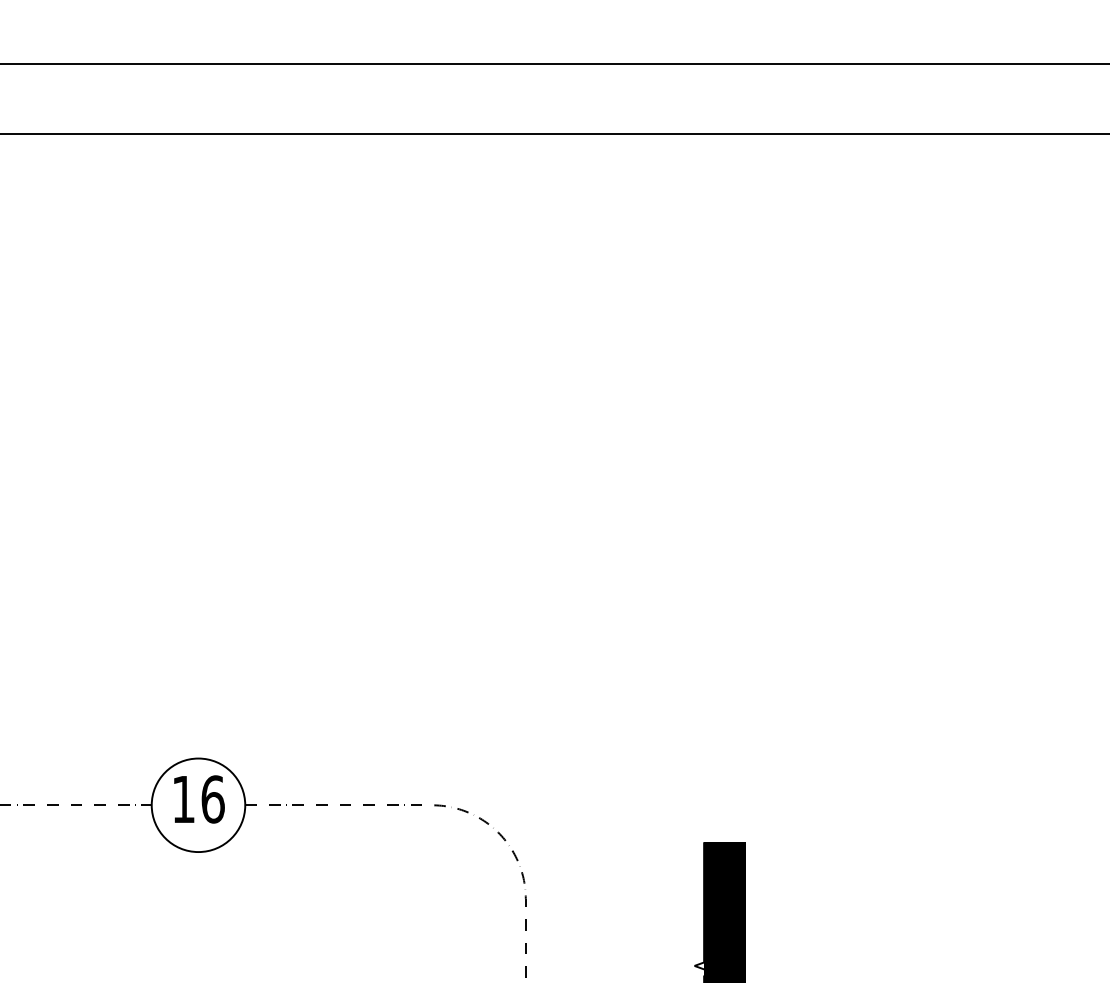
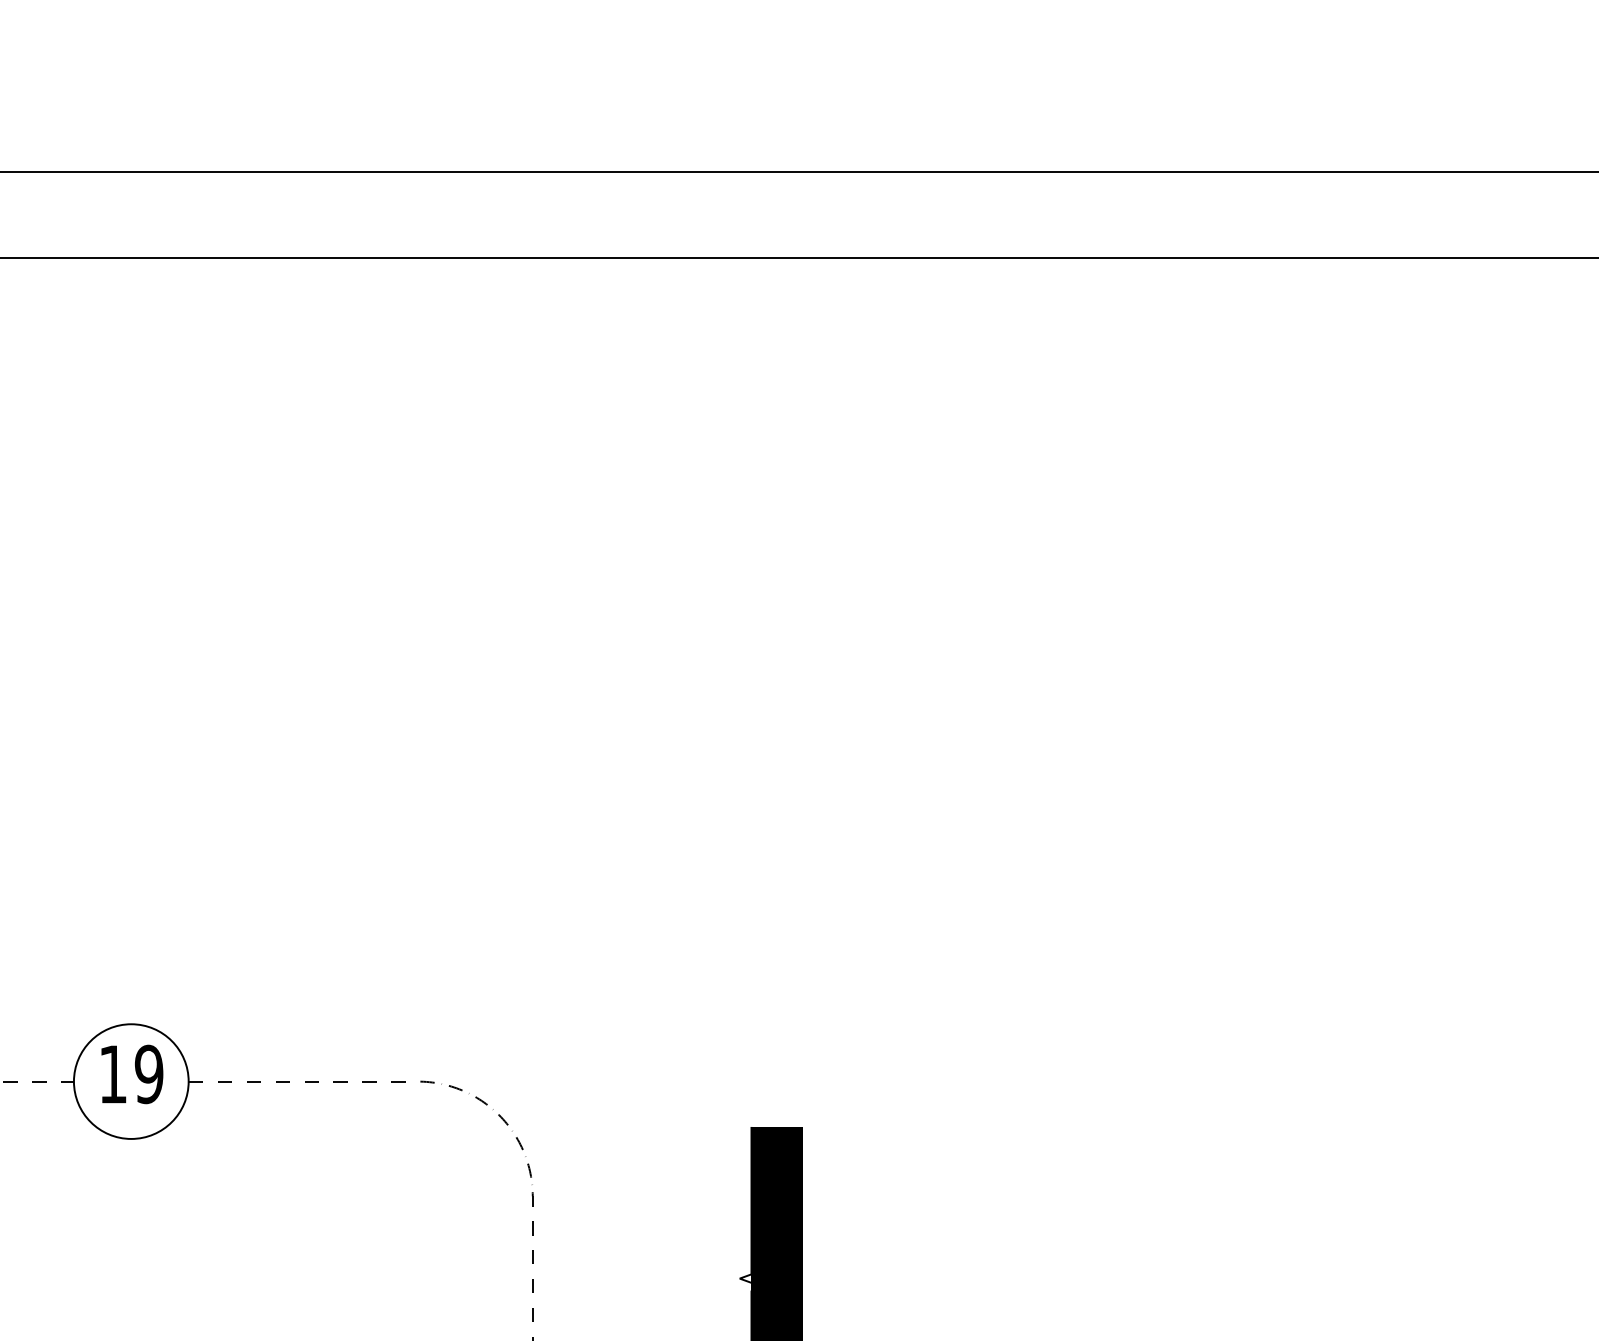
text: (212, 799) -> (148, 1074), 16 -> 19

